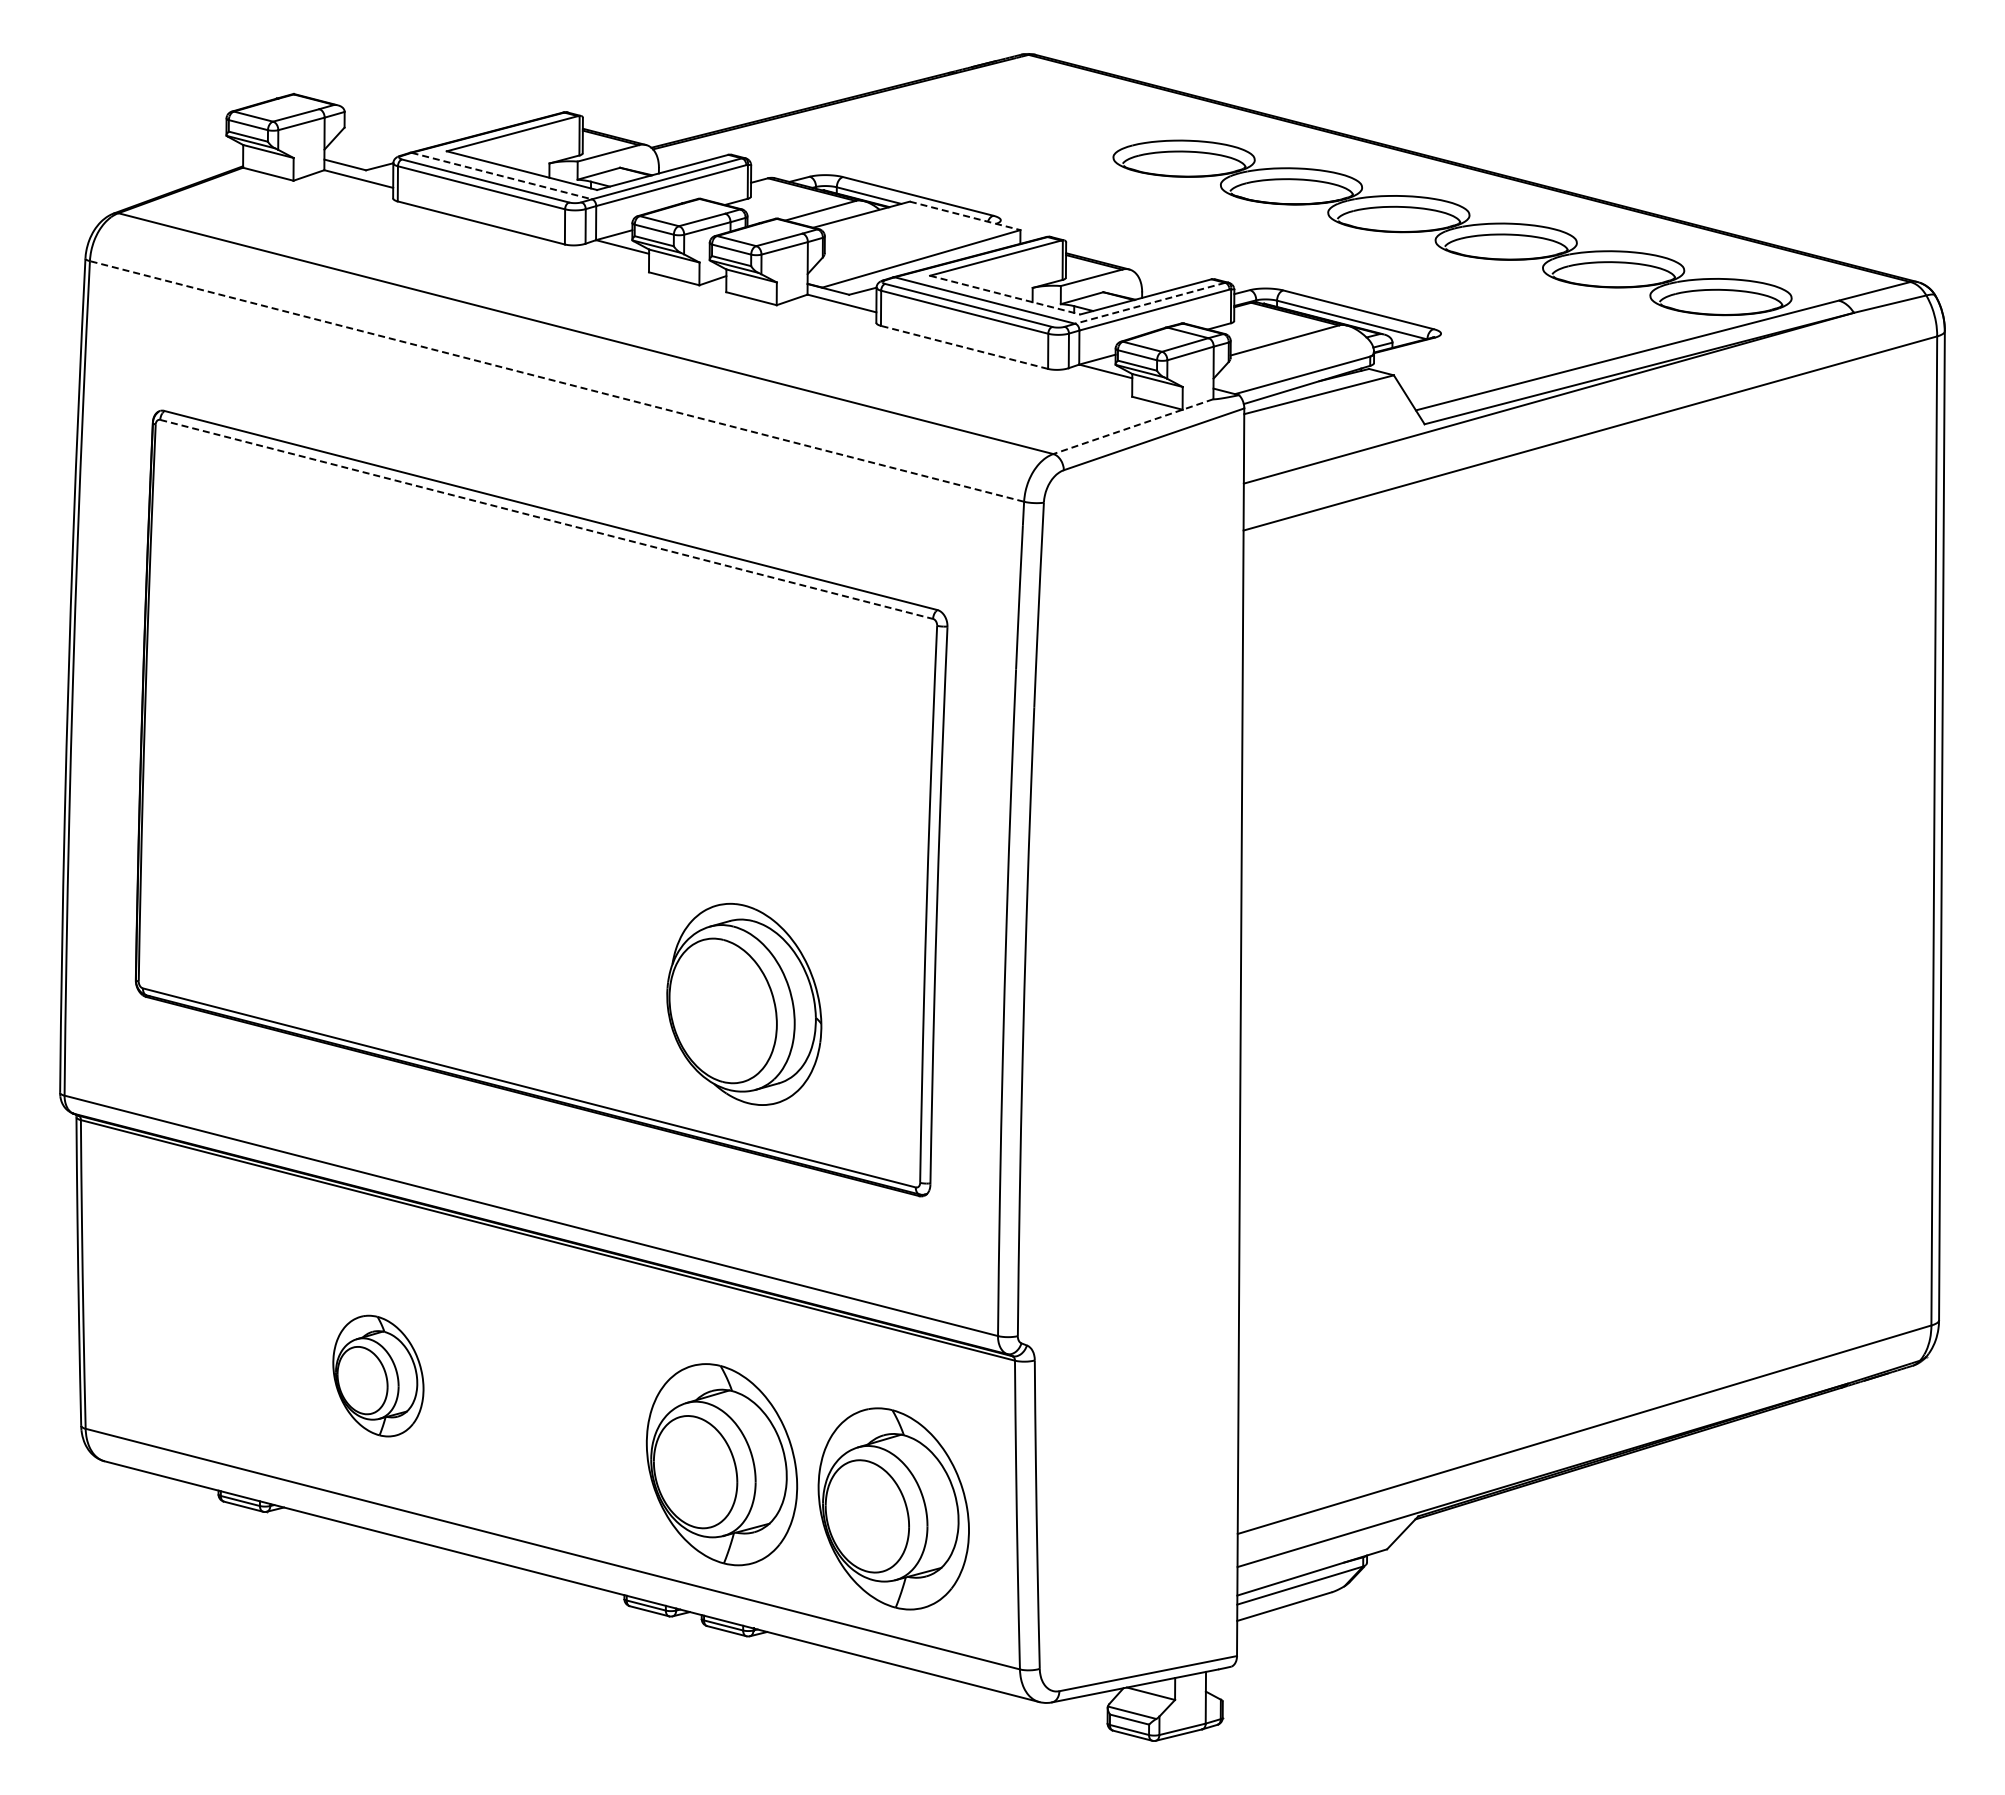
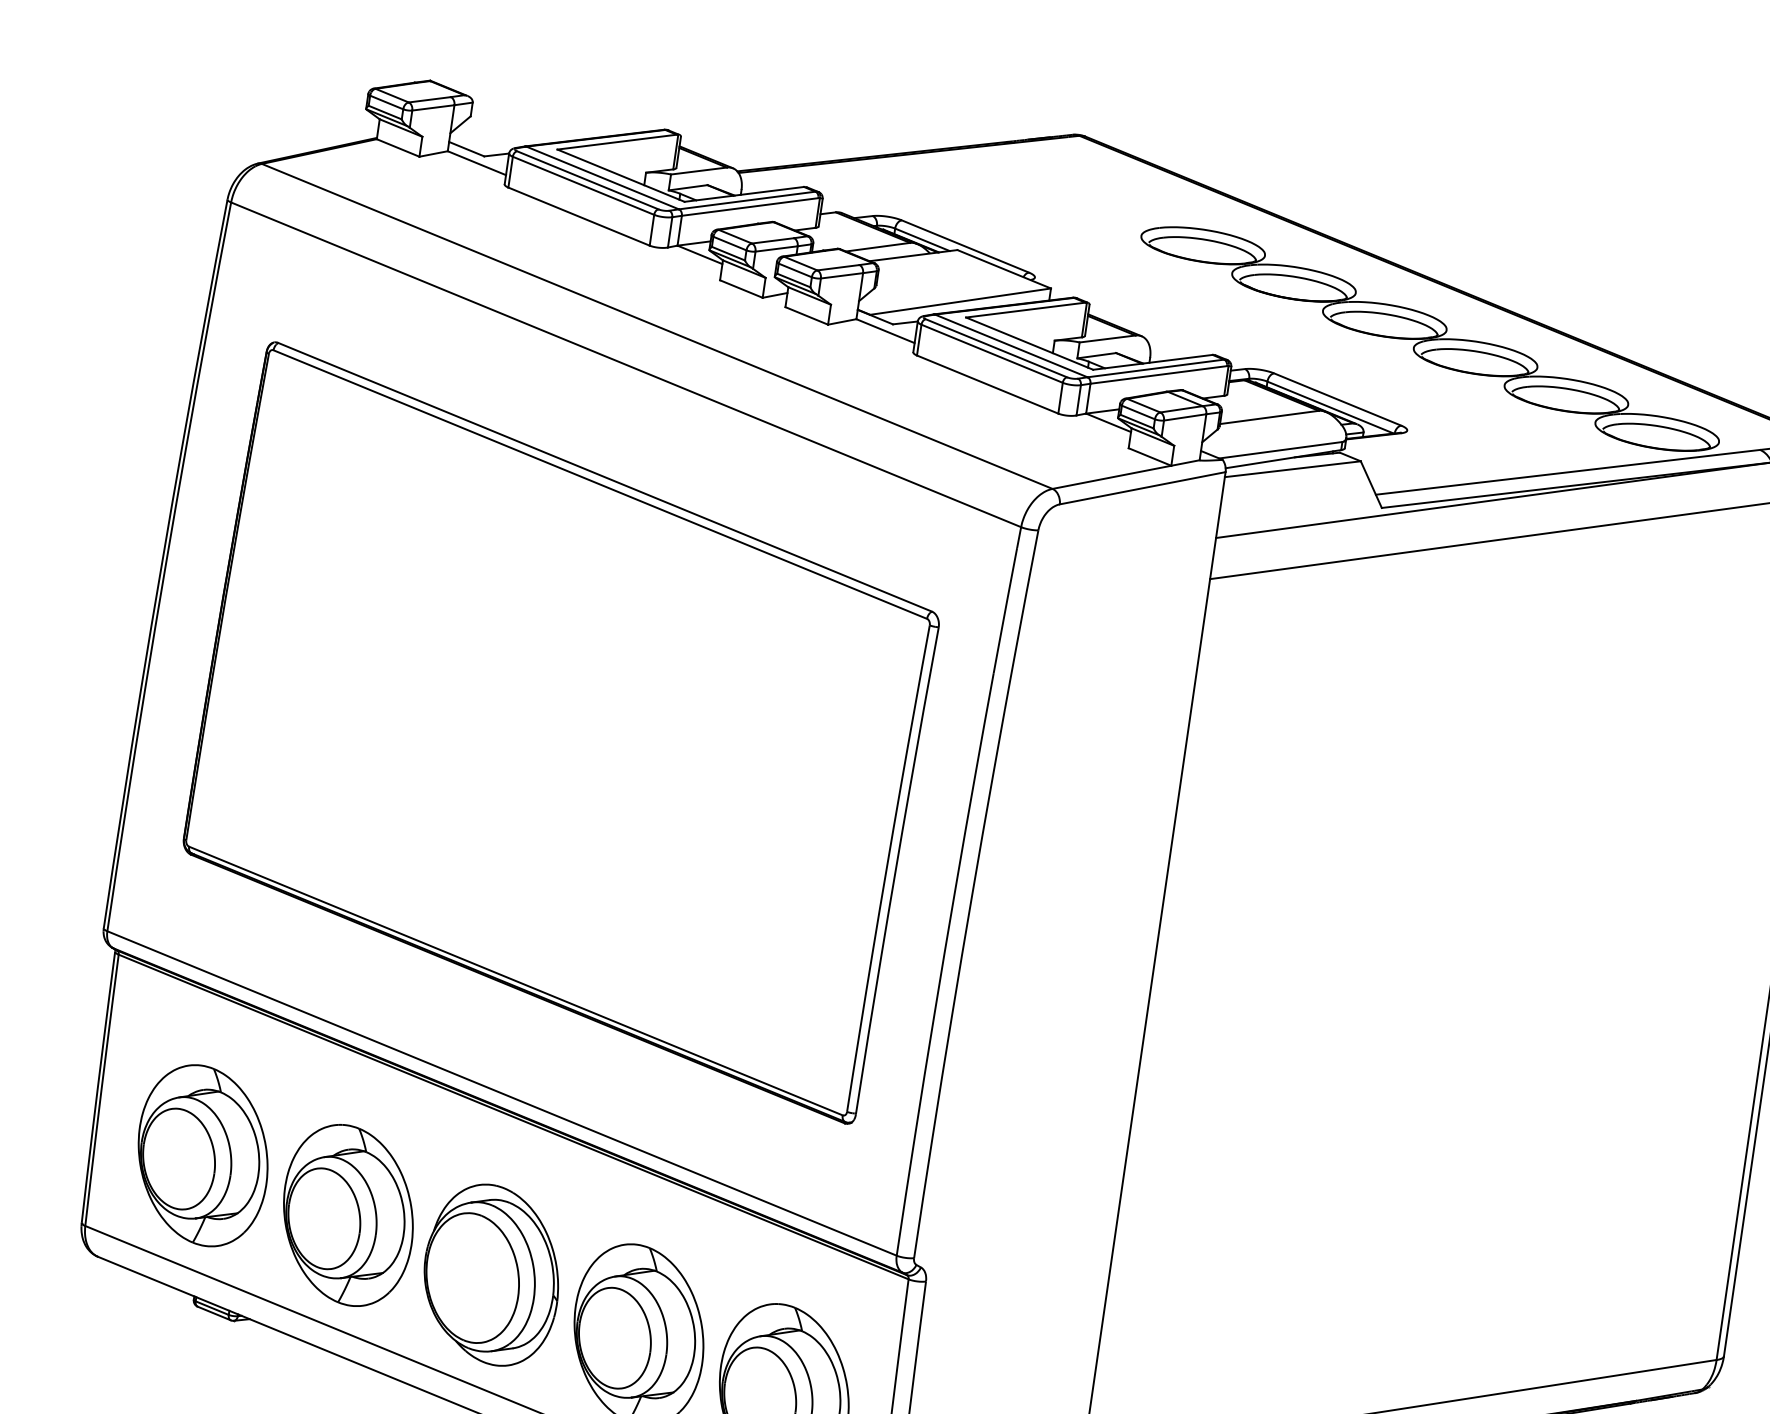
line: (502, 176) -> (603, 178), dashed -> solid
line: (965, 216) -> (1004, 269), dashed -> solid
line: (1005, 295) -> (1029, 344), dashed -> solid
line: (1150, 303) -> (1156, 368), dashed -> solid
line: (964, 347) -> (987, 384), dashed -> solid
line: (556, 381) -> (625, 364), dashed -> solid
line: (1133, 426) -> (1126, 474), dashed -> solid
line: (547, 519) -> (600, 484), dashed -> solid
part: (744, 1003) -> (492, 1274), moved
part: (206, 1331) -> (203, 1155), added
part: (378, 1375) -> (348, 1214), size x1.67

